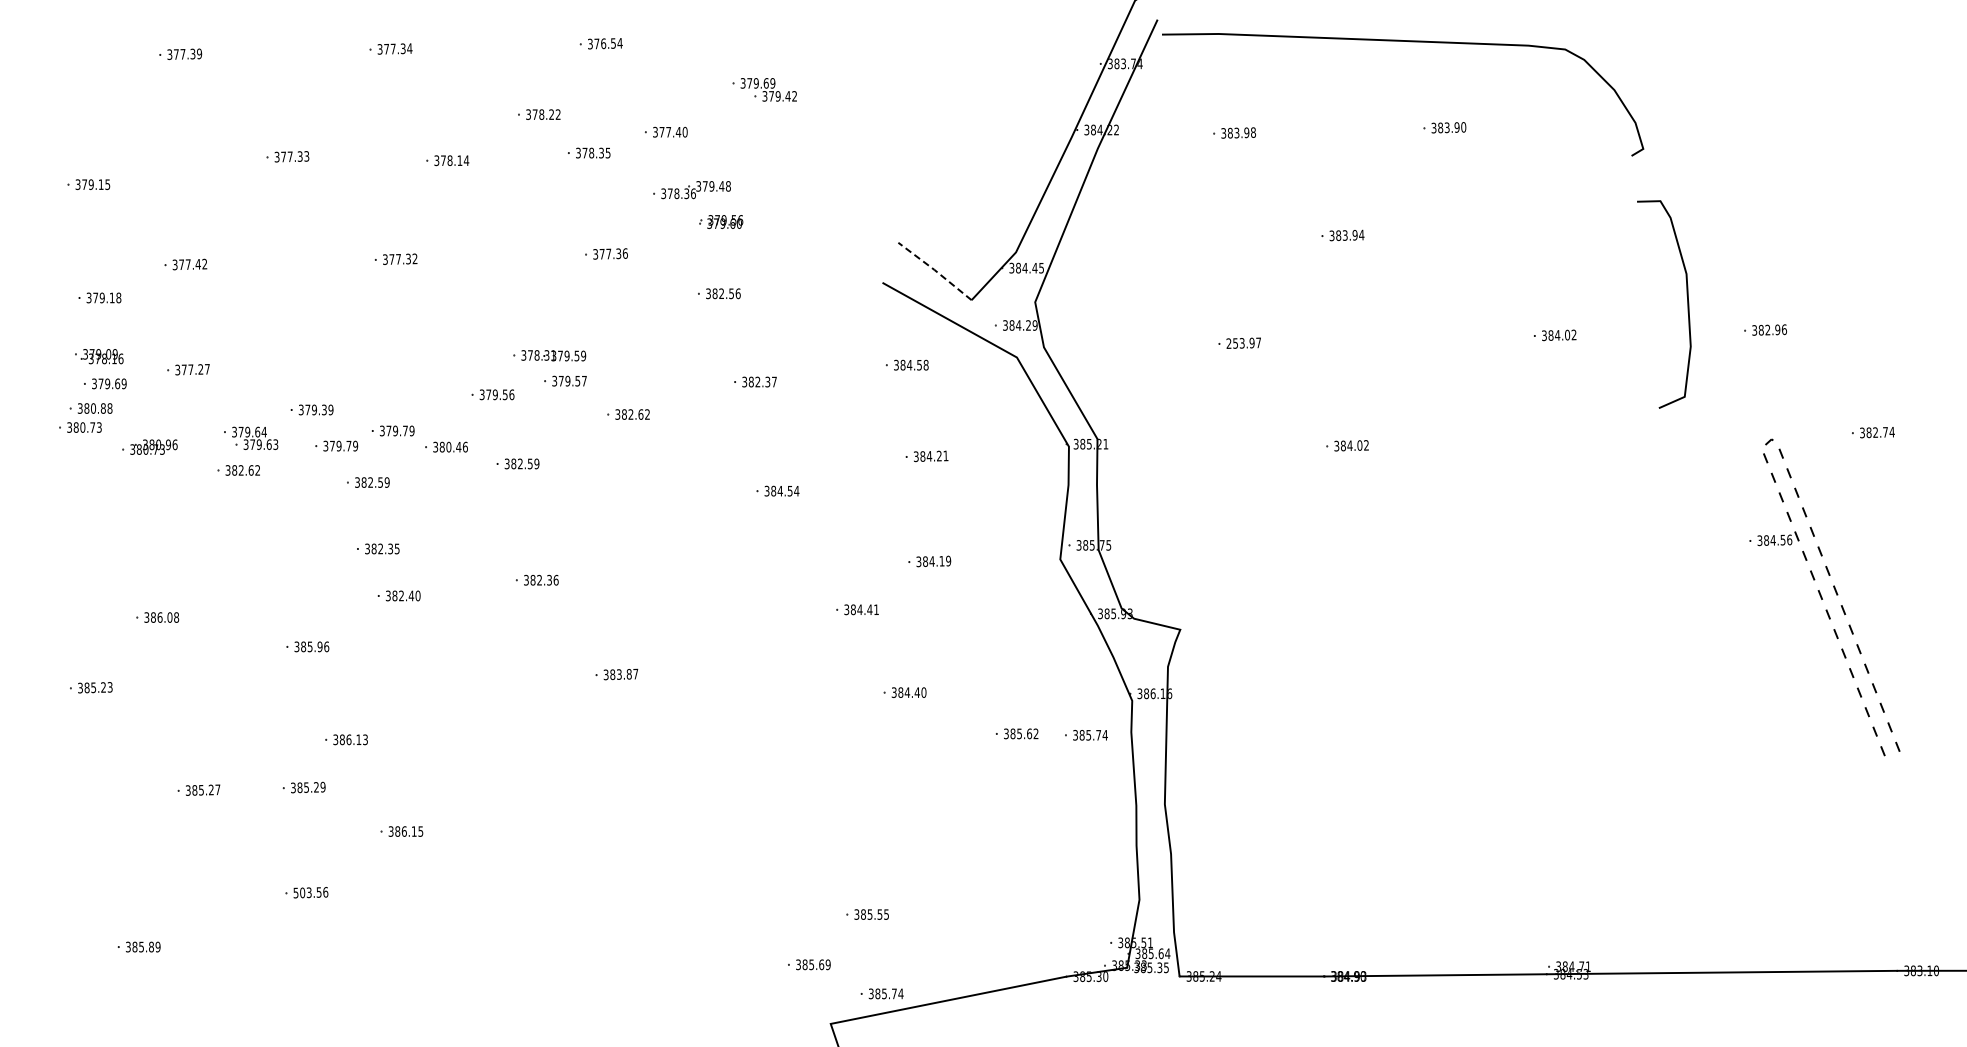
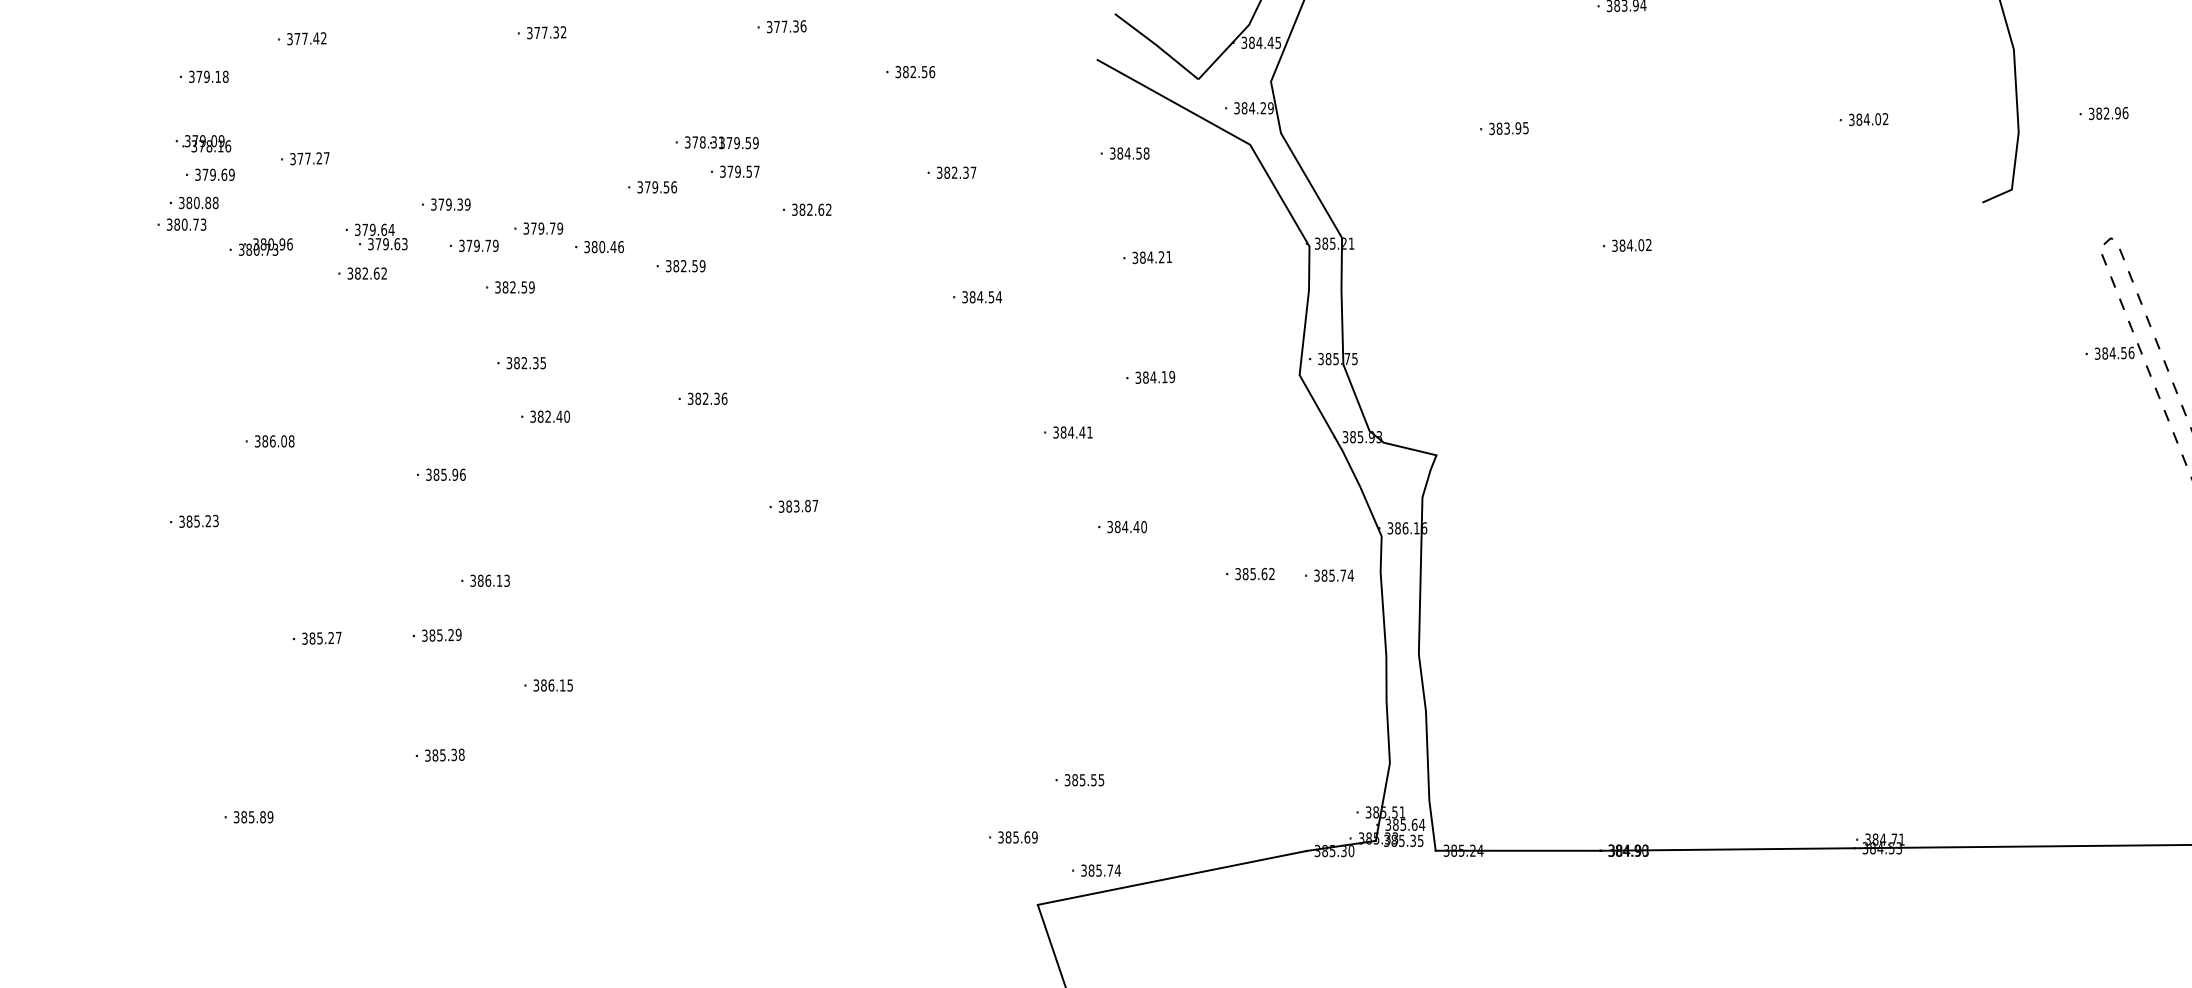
line: (934, 269) -> (1156, 44), dashed -> solid
text: (1243, 343) -> (1508, 128), 253.97 -> 383.95
text: (310, 892) -> (444, 754), 503.56 -> 385.38

